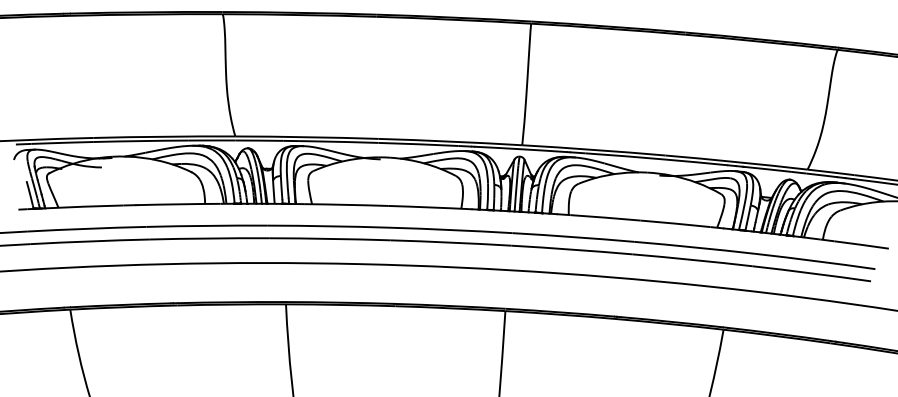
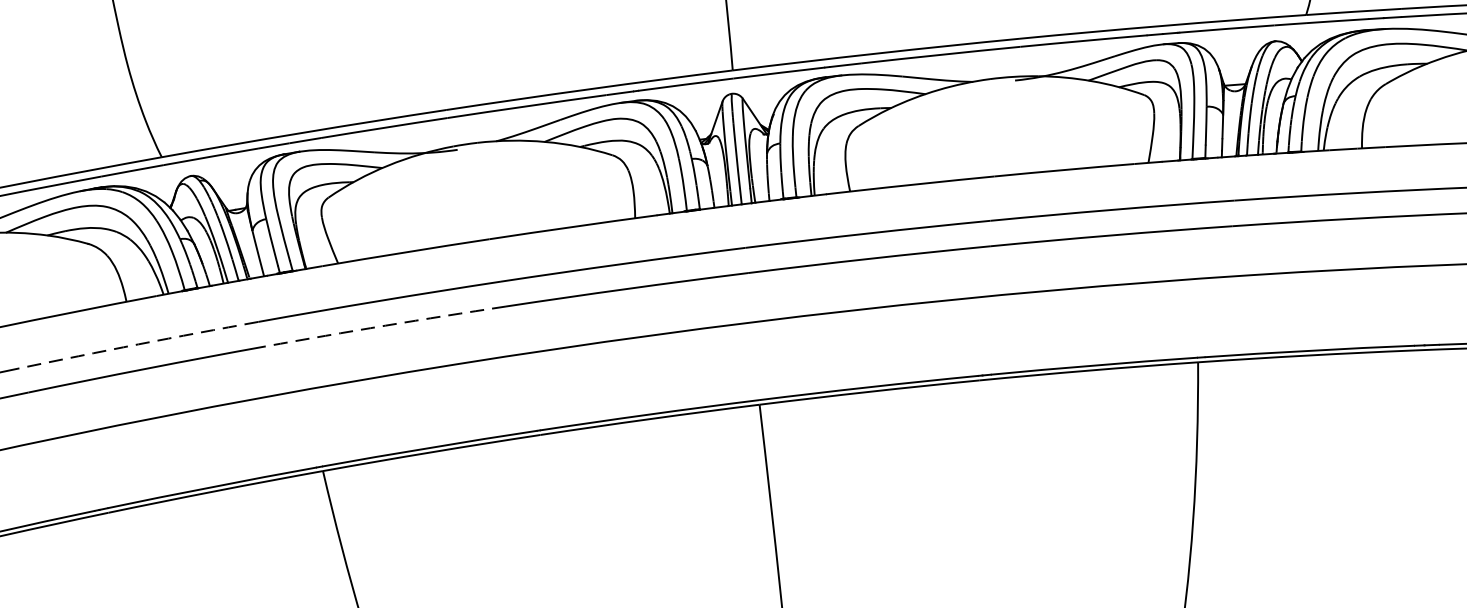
arc: (207, 225) -> (139, 343), solid -> dashed
arc: (329, 238) -> (385, 324), solid -> dashed

